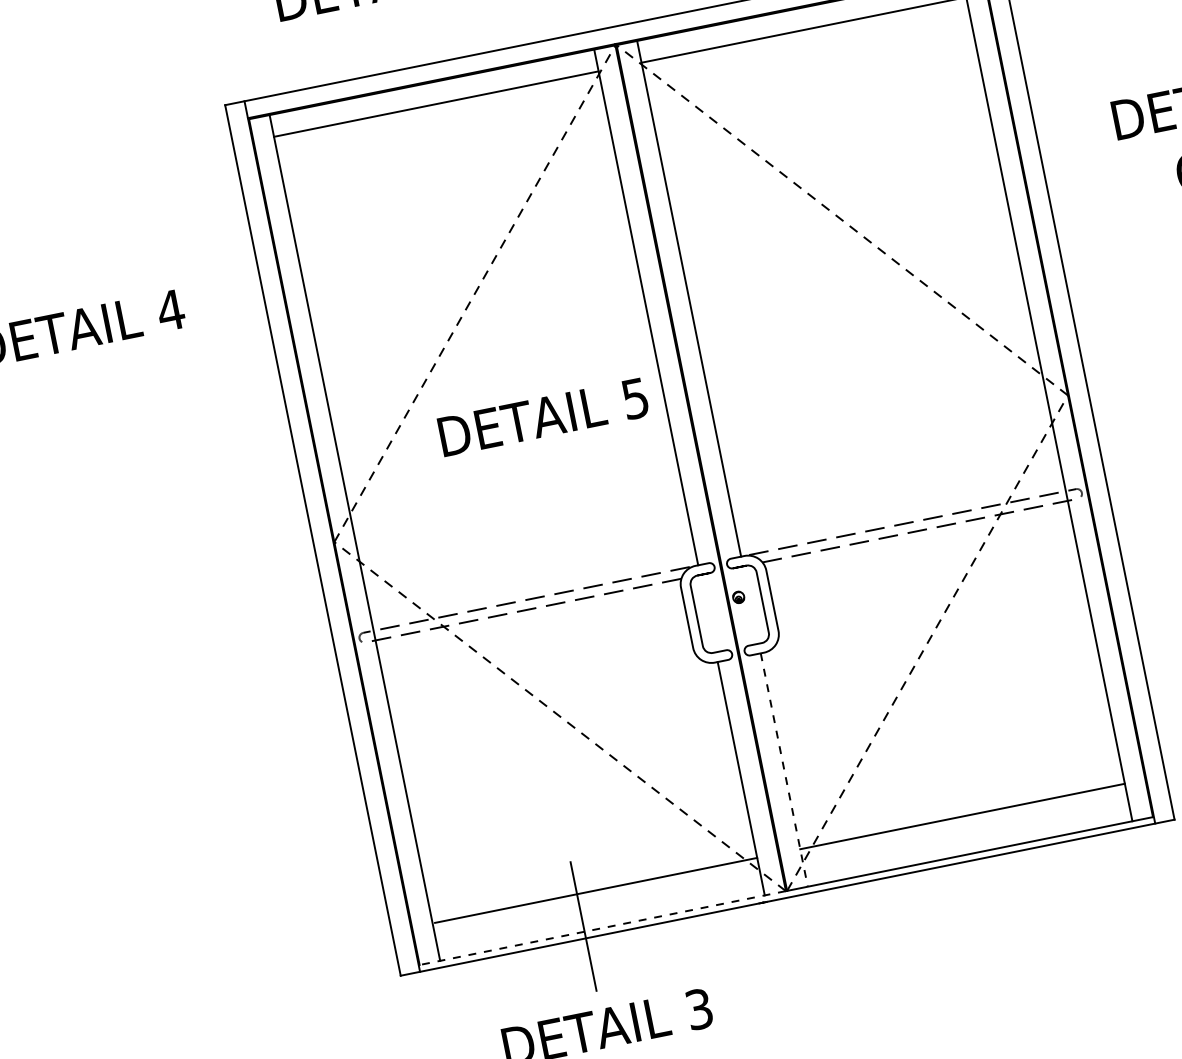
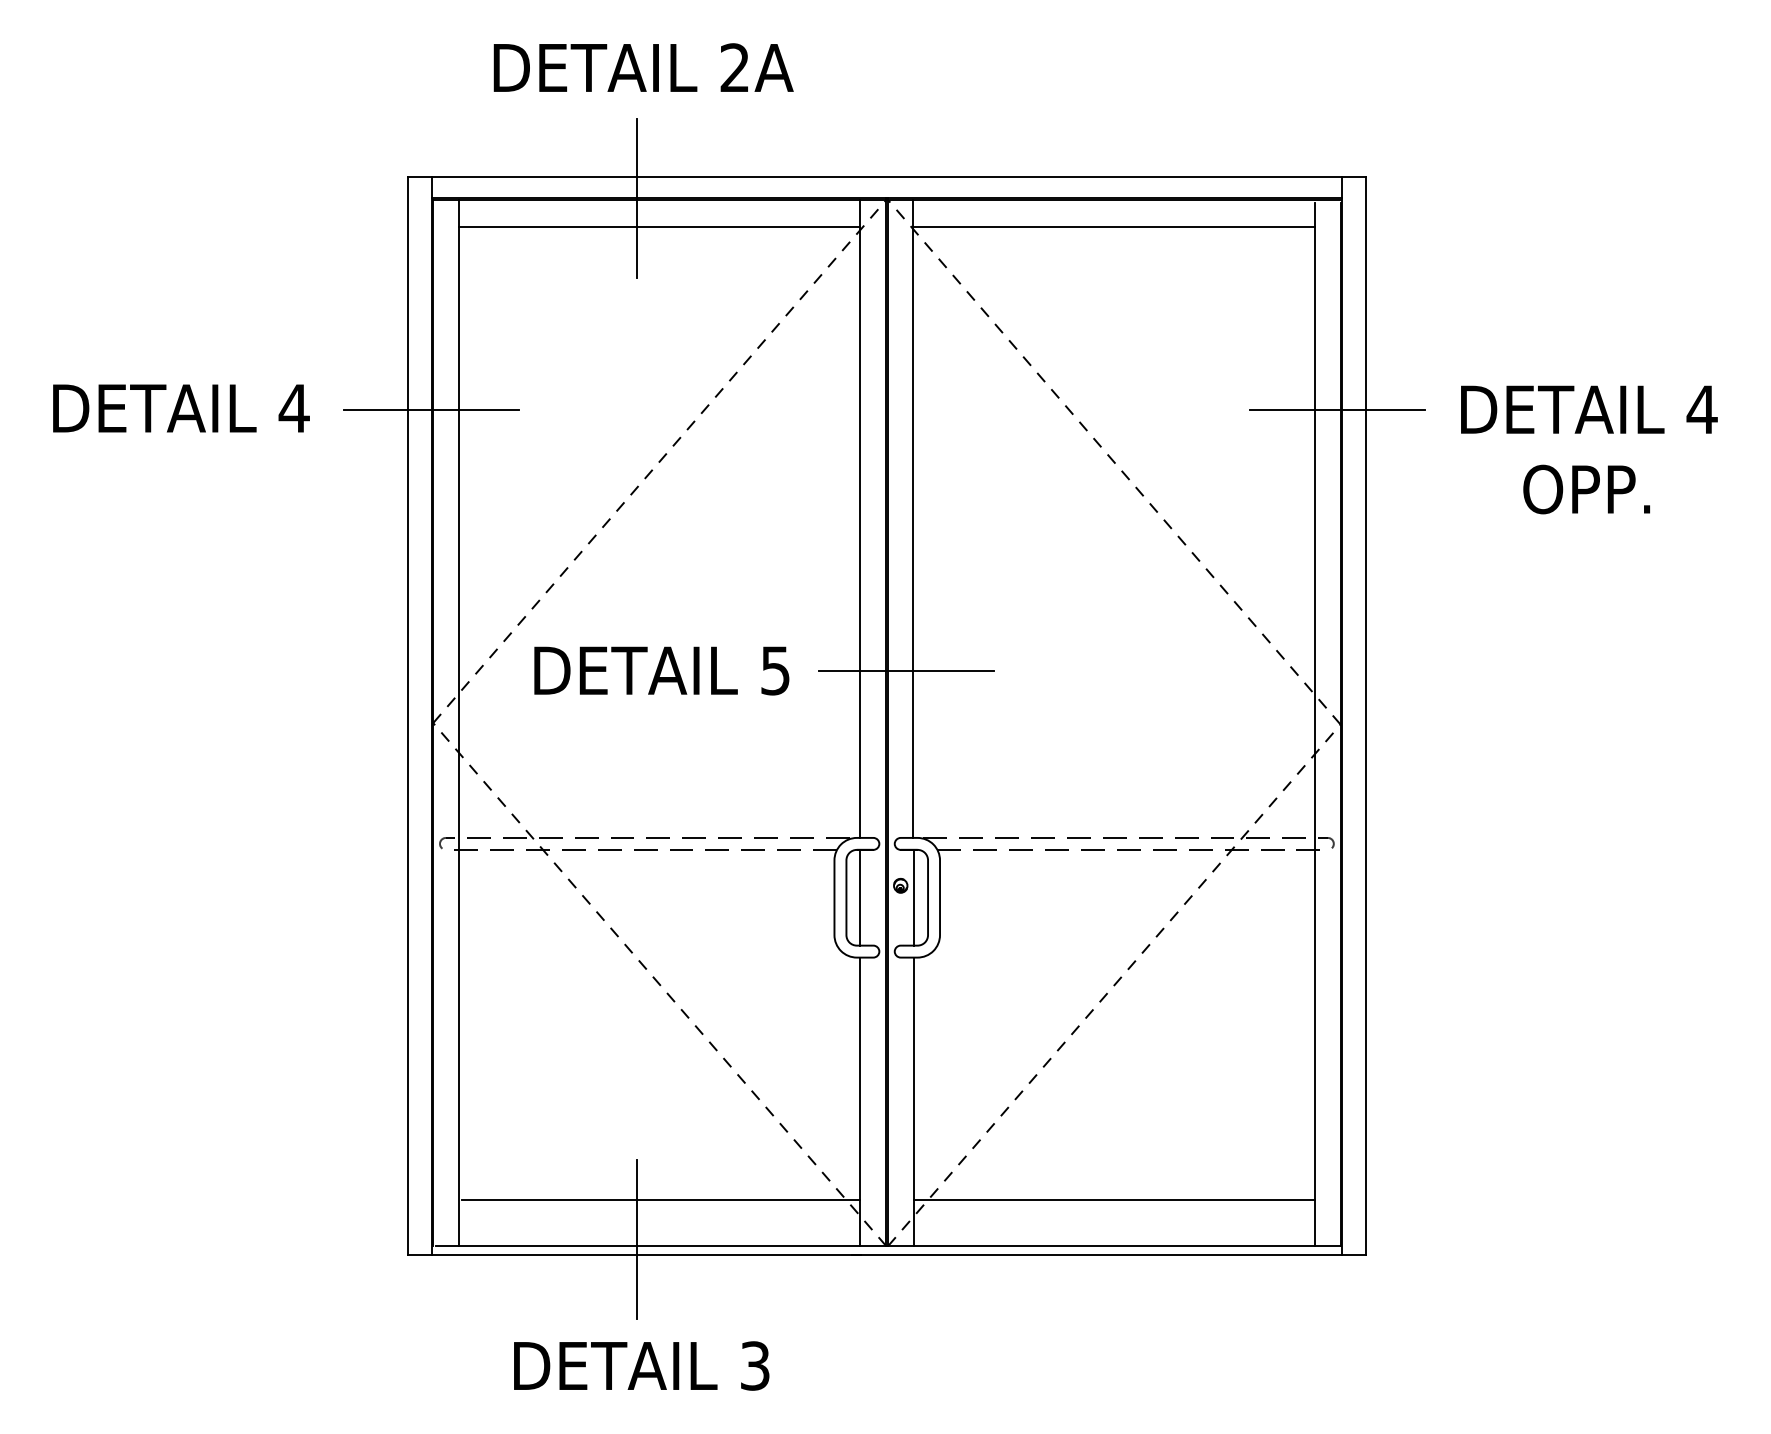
line: (413, 84) -> (637, 198), added
line: (1014, 142) -> (1337, 410), added
line: (282, 289) -> (431, 410), added
text: (543, 417) -> (661, 670), moved
line: (707, 423) -> (905, 671), added
line: (750, 604) -> (913, 897), added
line: (708, 613) -> (860, 897), added
line: (784, 770) -> (913, 1102), dashed -> solid
line: (604, 927) -> (661, 1246), dashed -> solid

